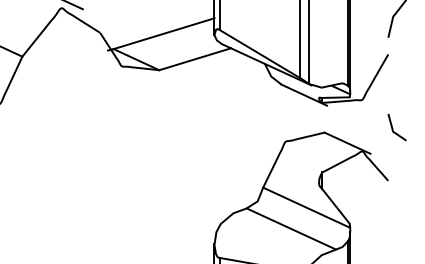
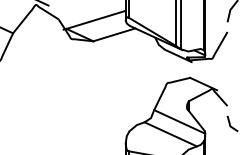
curve: (393, 126) -> (230, 123), moved

